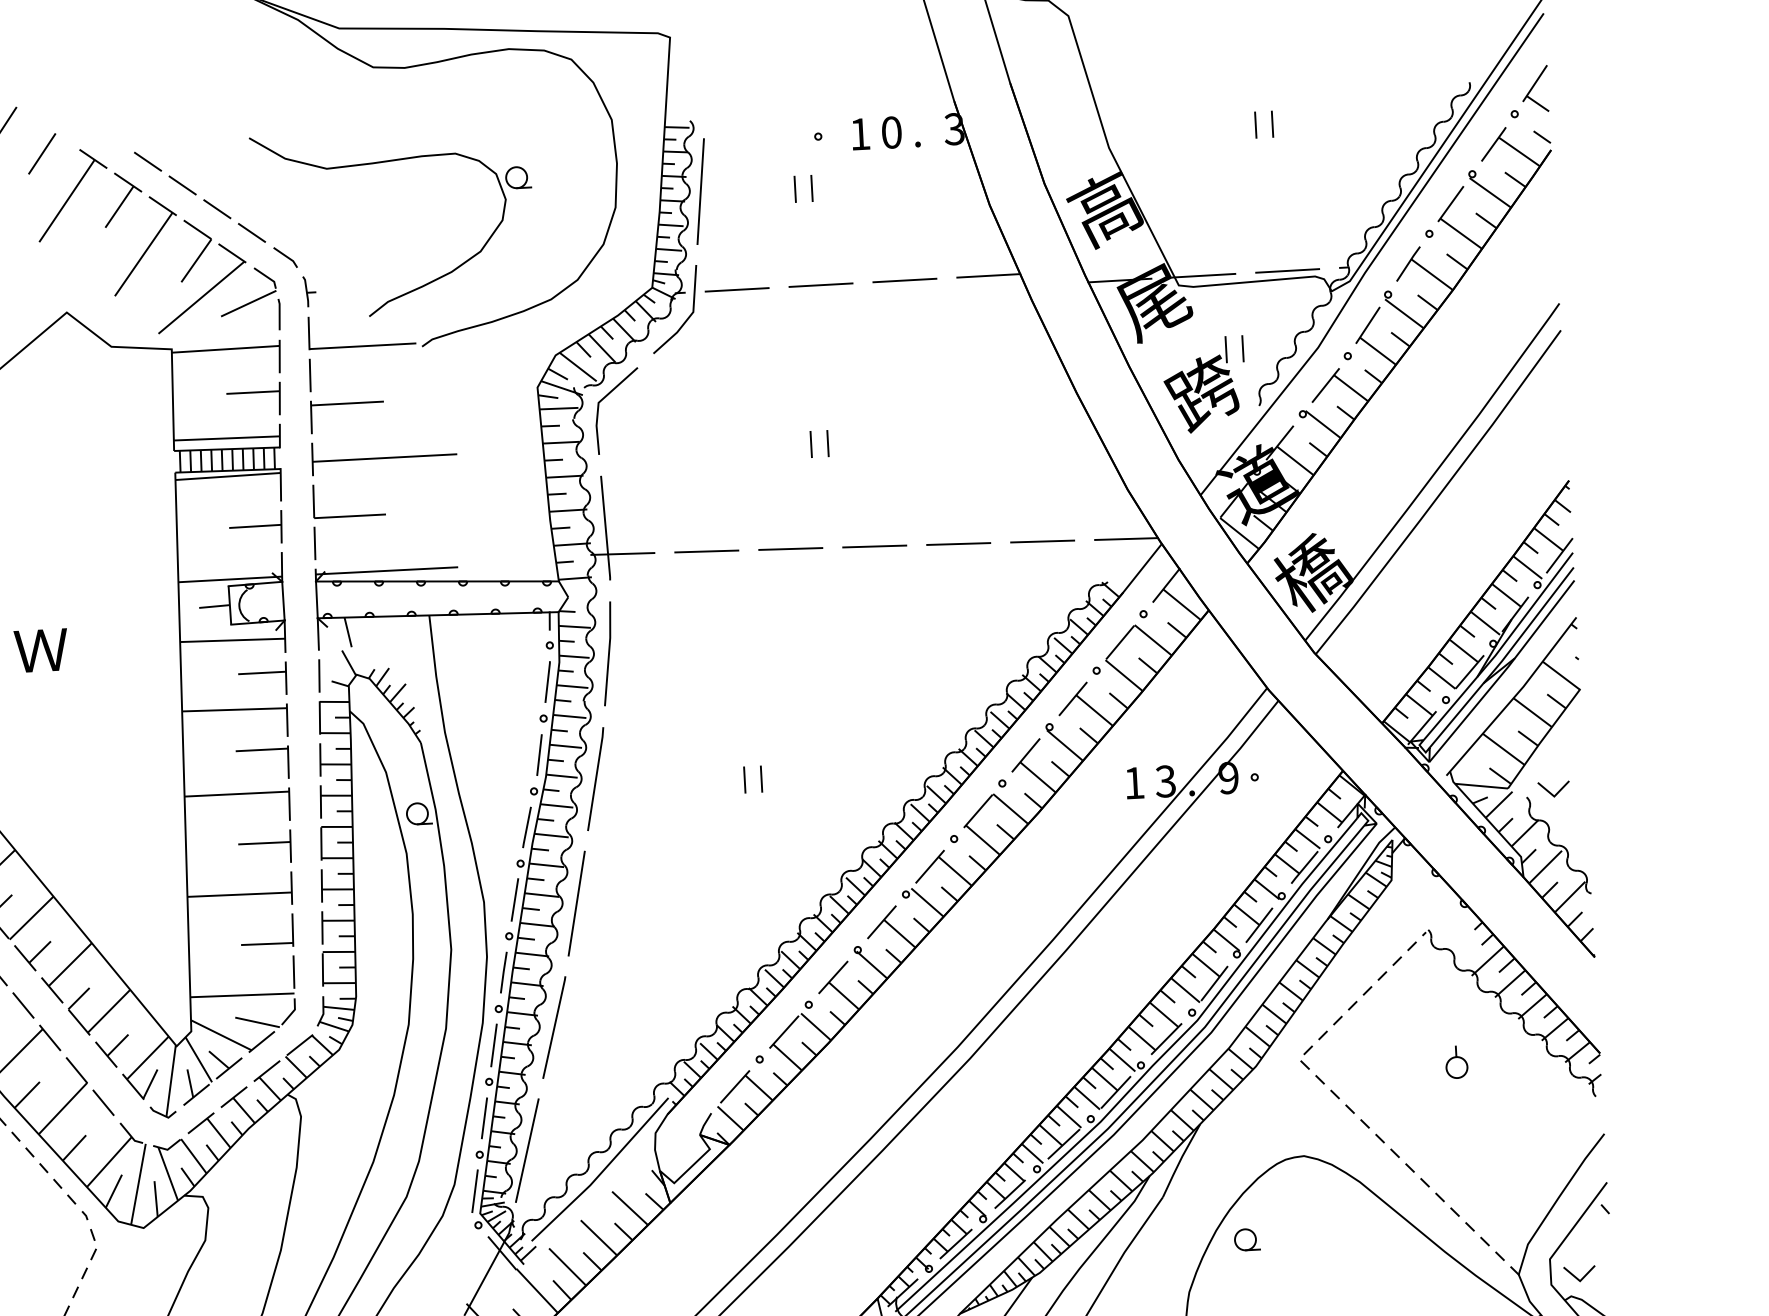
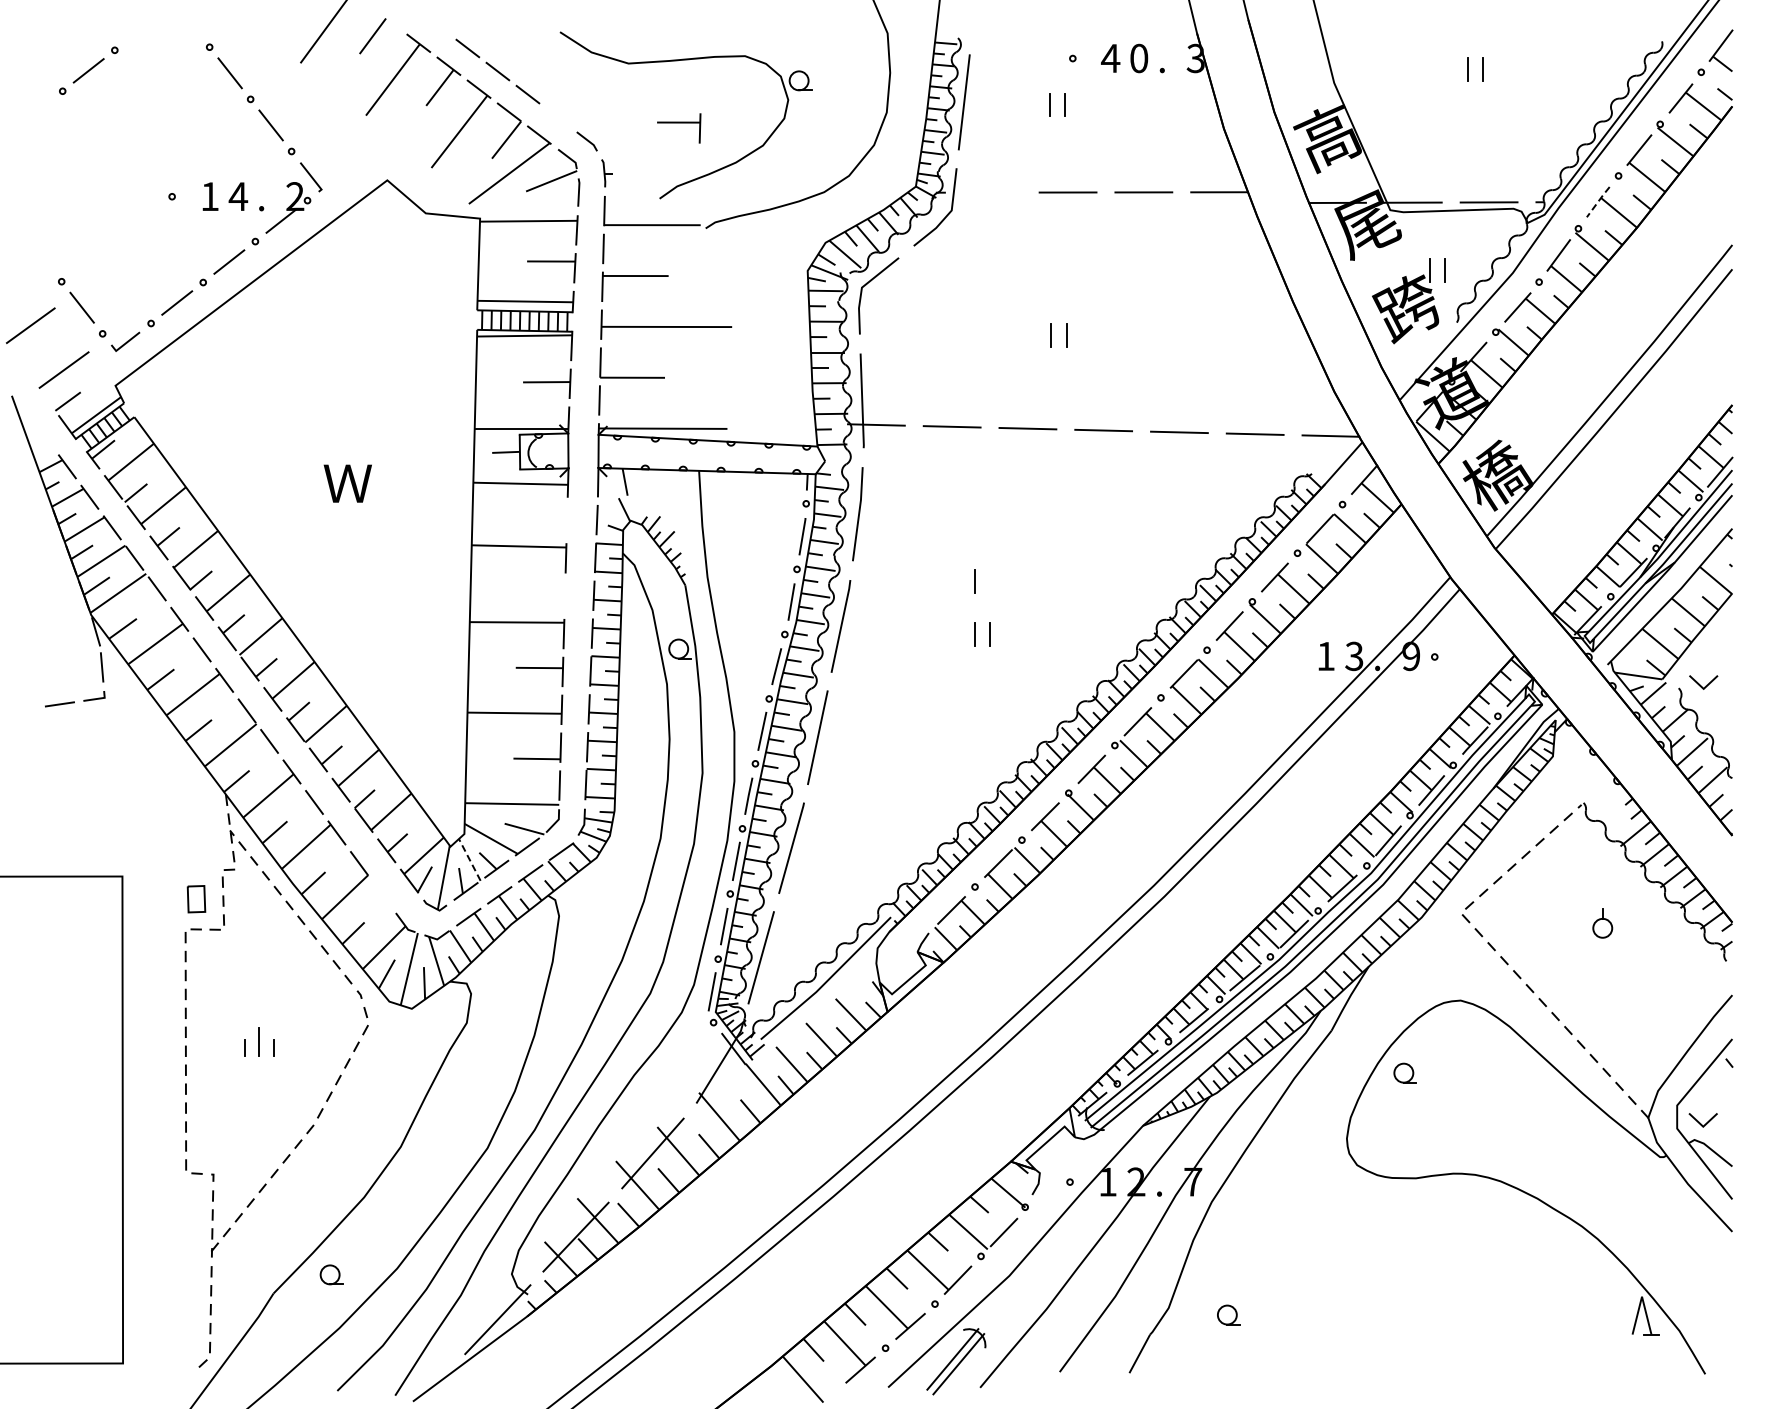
text: (859, 134) -> (1110, 58), 1 -> 4
line: (251, 232) -> (557, 117), removed
line: (1408, 263) -> (1598, 201), solid -> dashed
line: (736, 289) -> (991, 192), removed
part: (263, 679) -> (679, 128), moved
line: (740, 721) -> (974, 581), added
part: (262, 750) -> (542, 584), removed
line: (198, 1059) -> (469, 859), solid -> dashed
line: (103, 1102) -> (381, 893), removed

